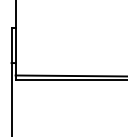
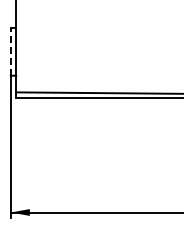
line: (11, 45) -> (10, 52), solid -> dashed

